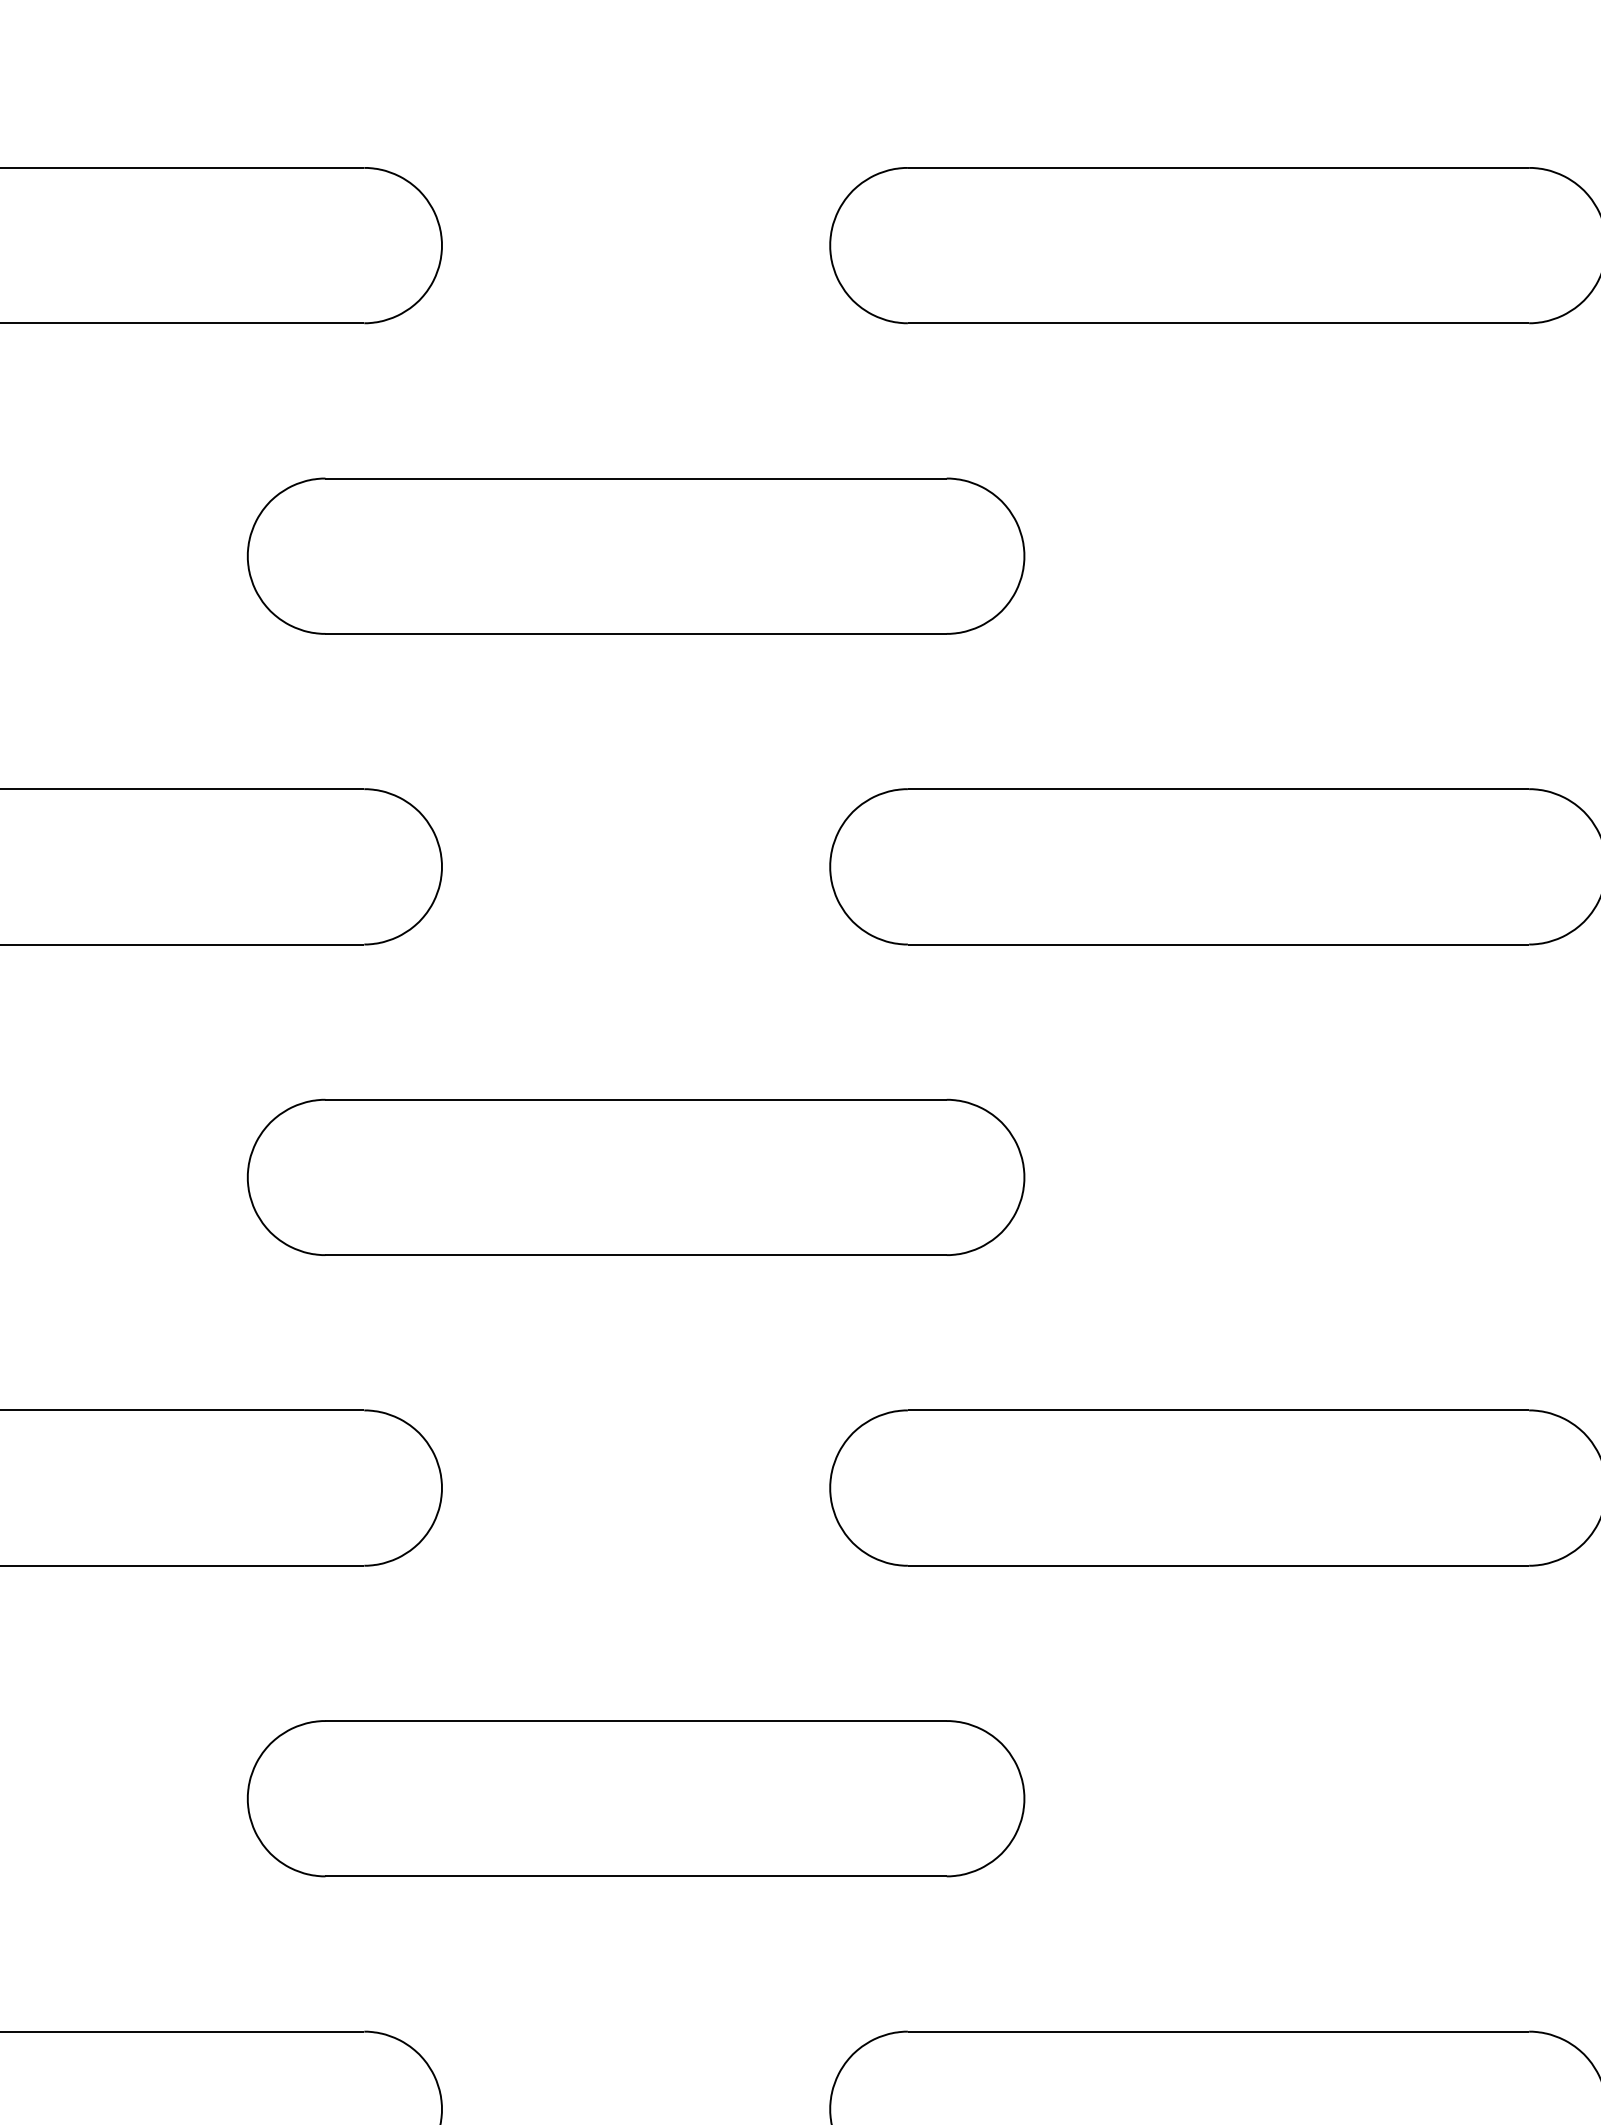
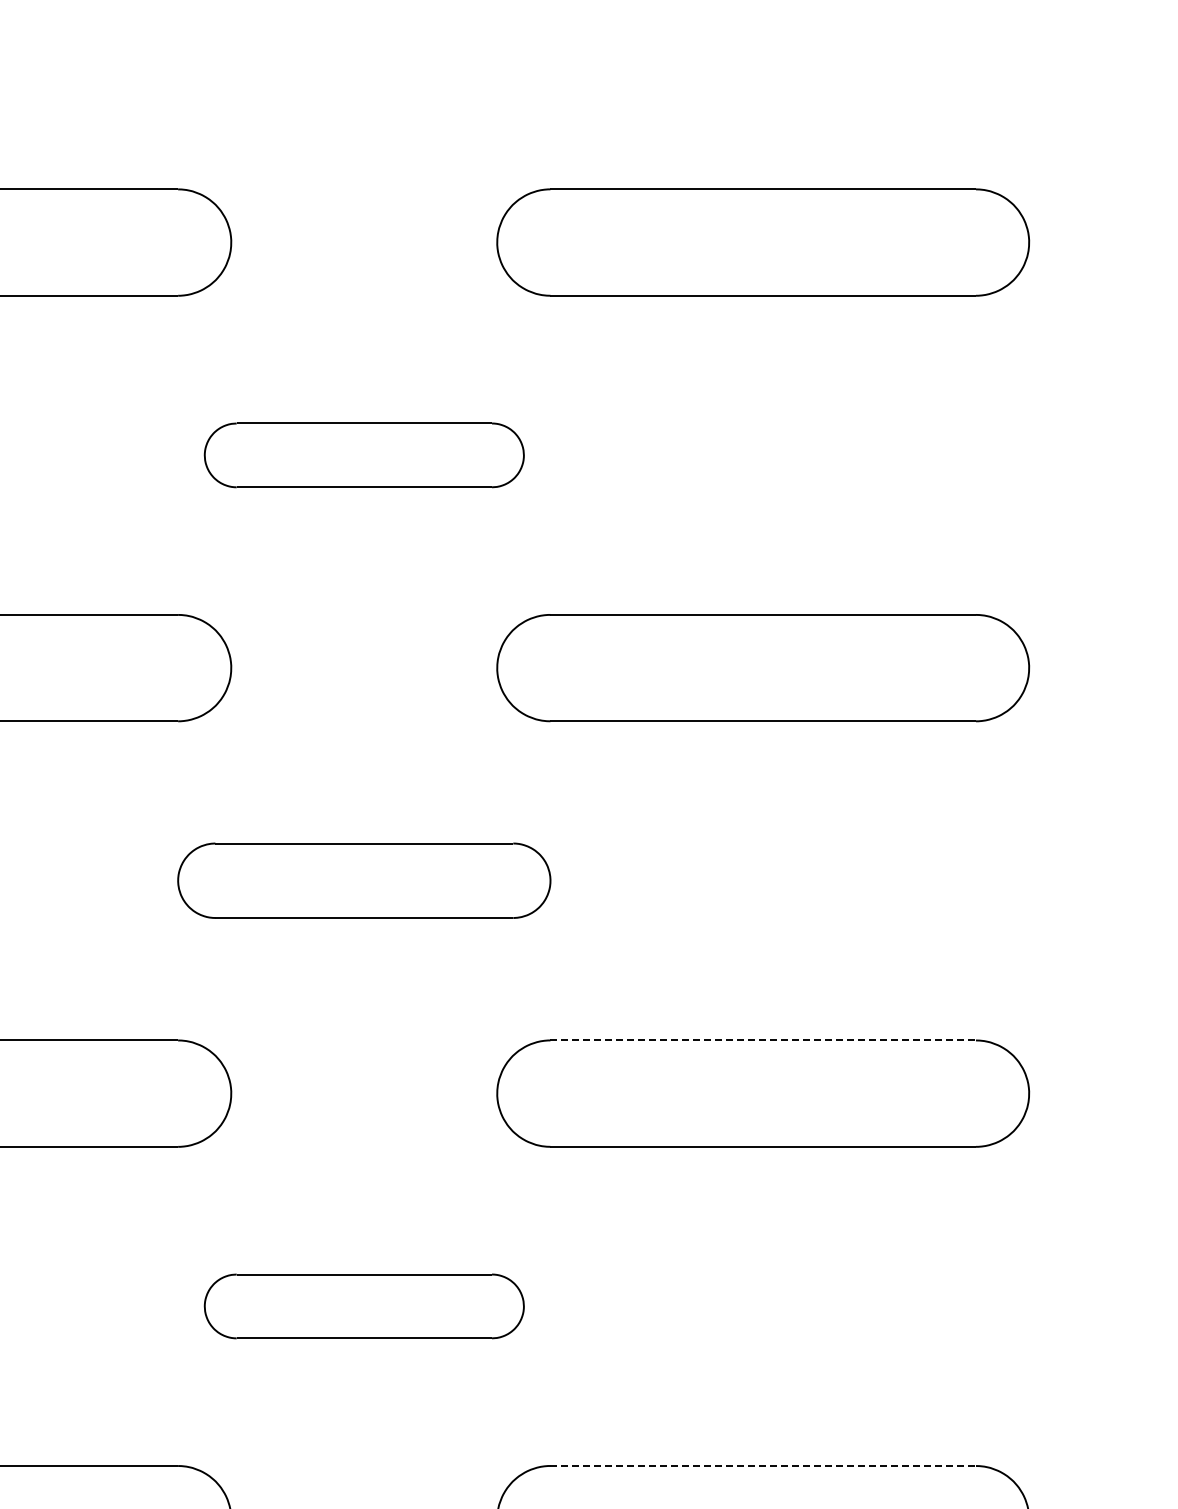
part: (636, 556) -> (364, 455), size x0.6
part: (636, 1176) -> (364, 880), size x0.7
line: (1218, 1410) -> (763, 1040), solid -> dashed
part: (636, 1798) -> (364, 1306), size x0.6
line: (1218, 2030) -> (763, 1465), solid -> dashed

